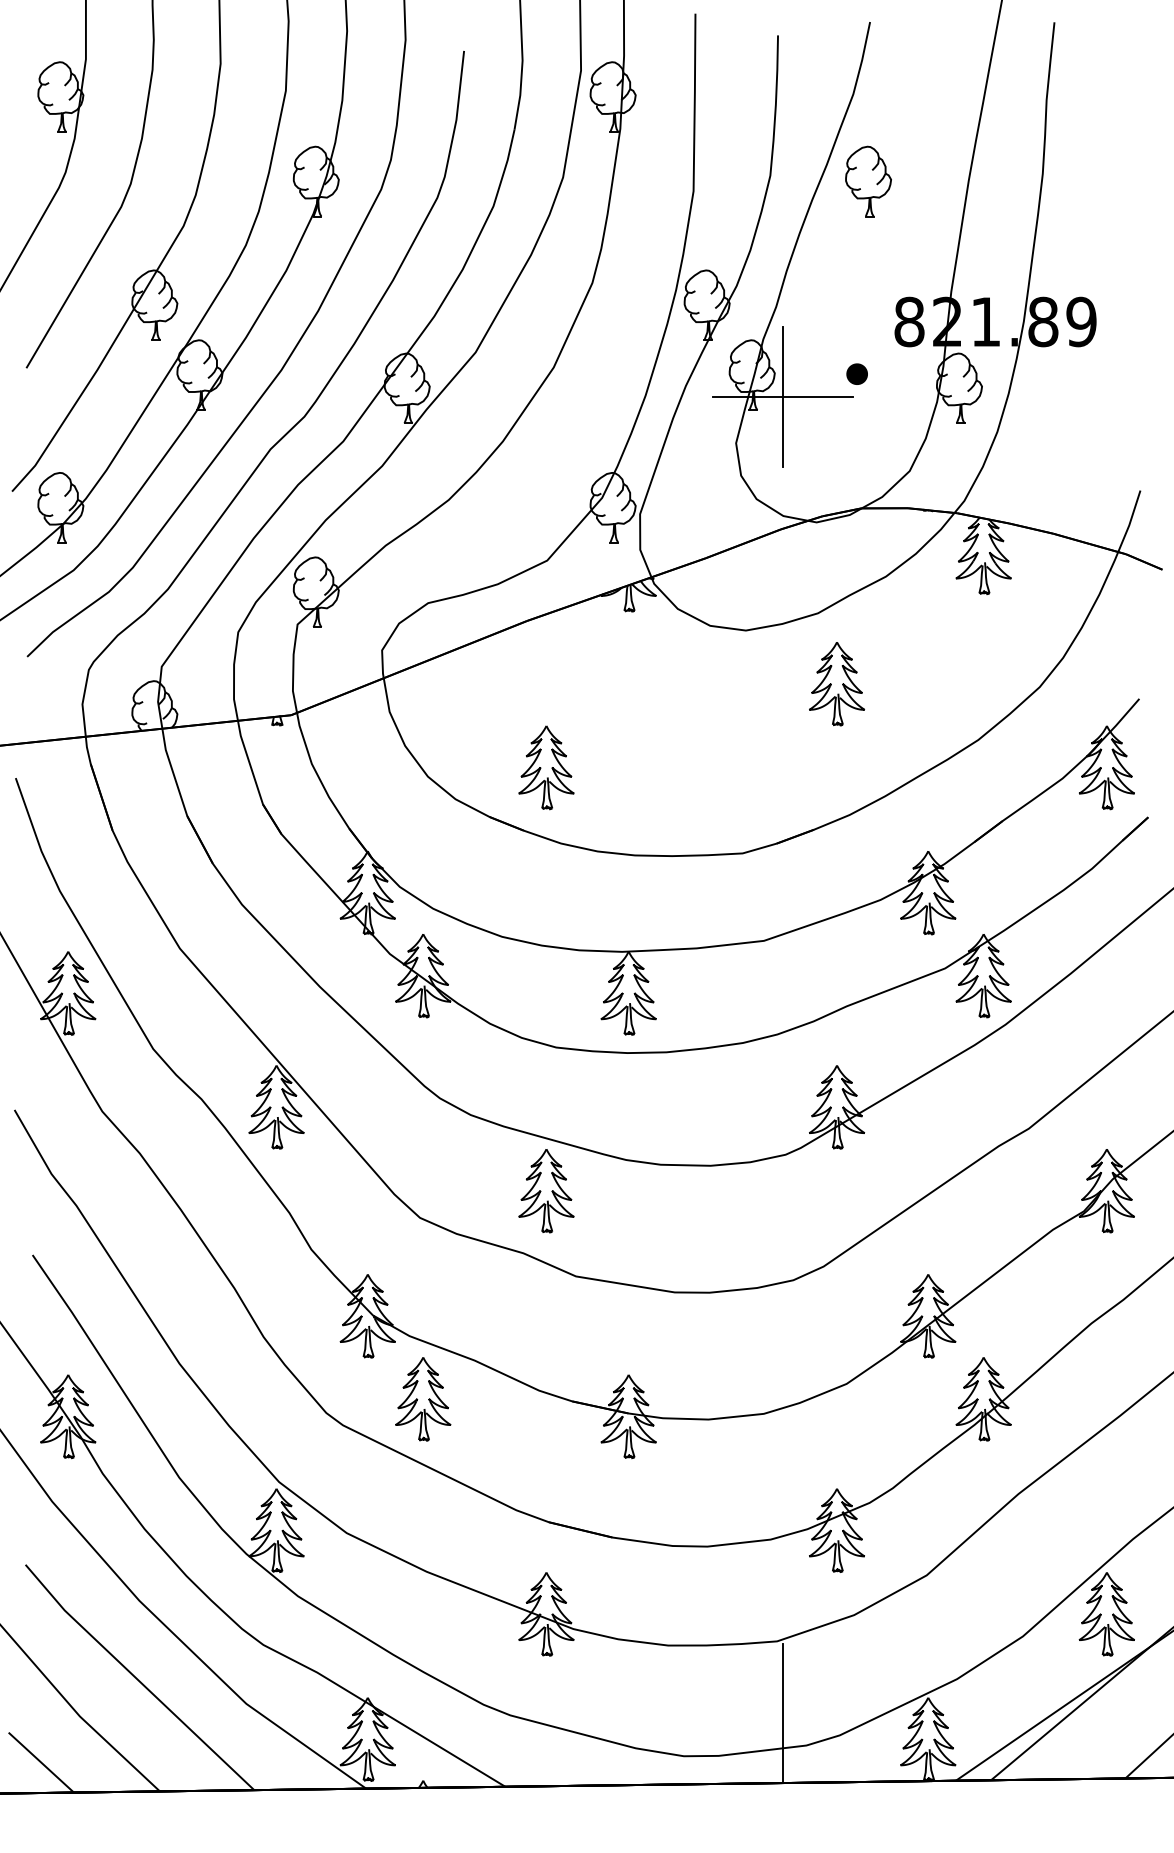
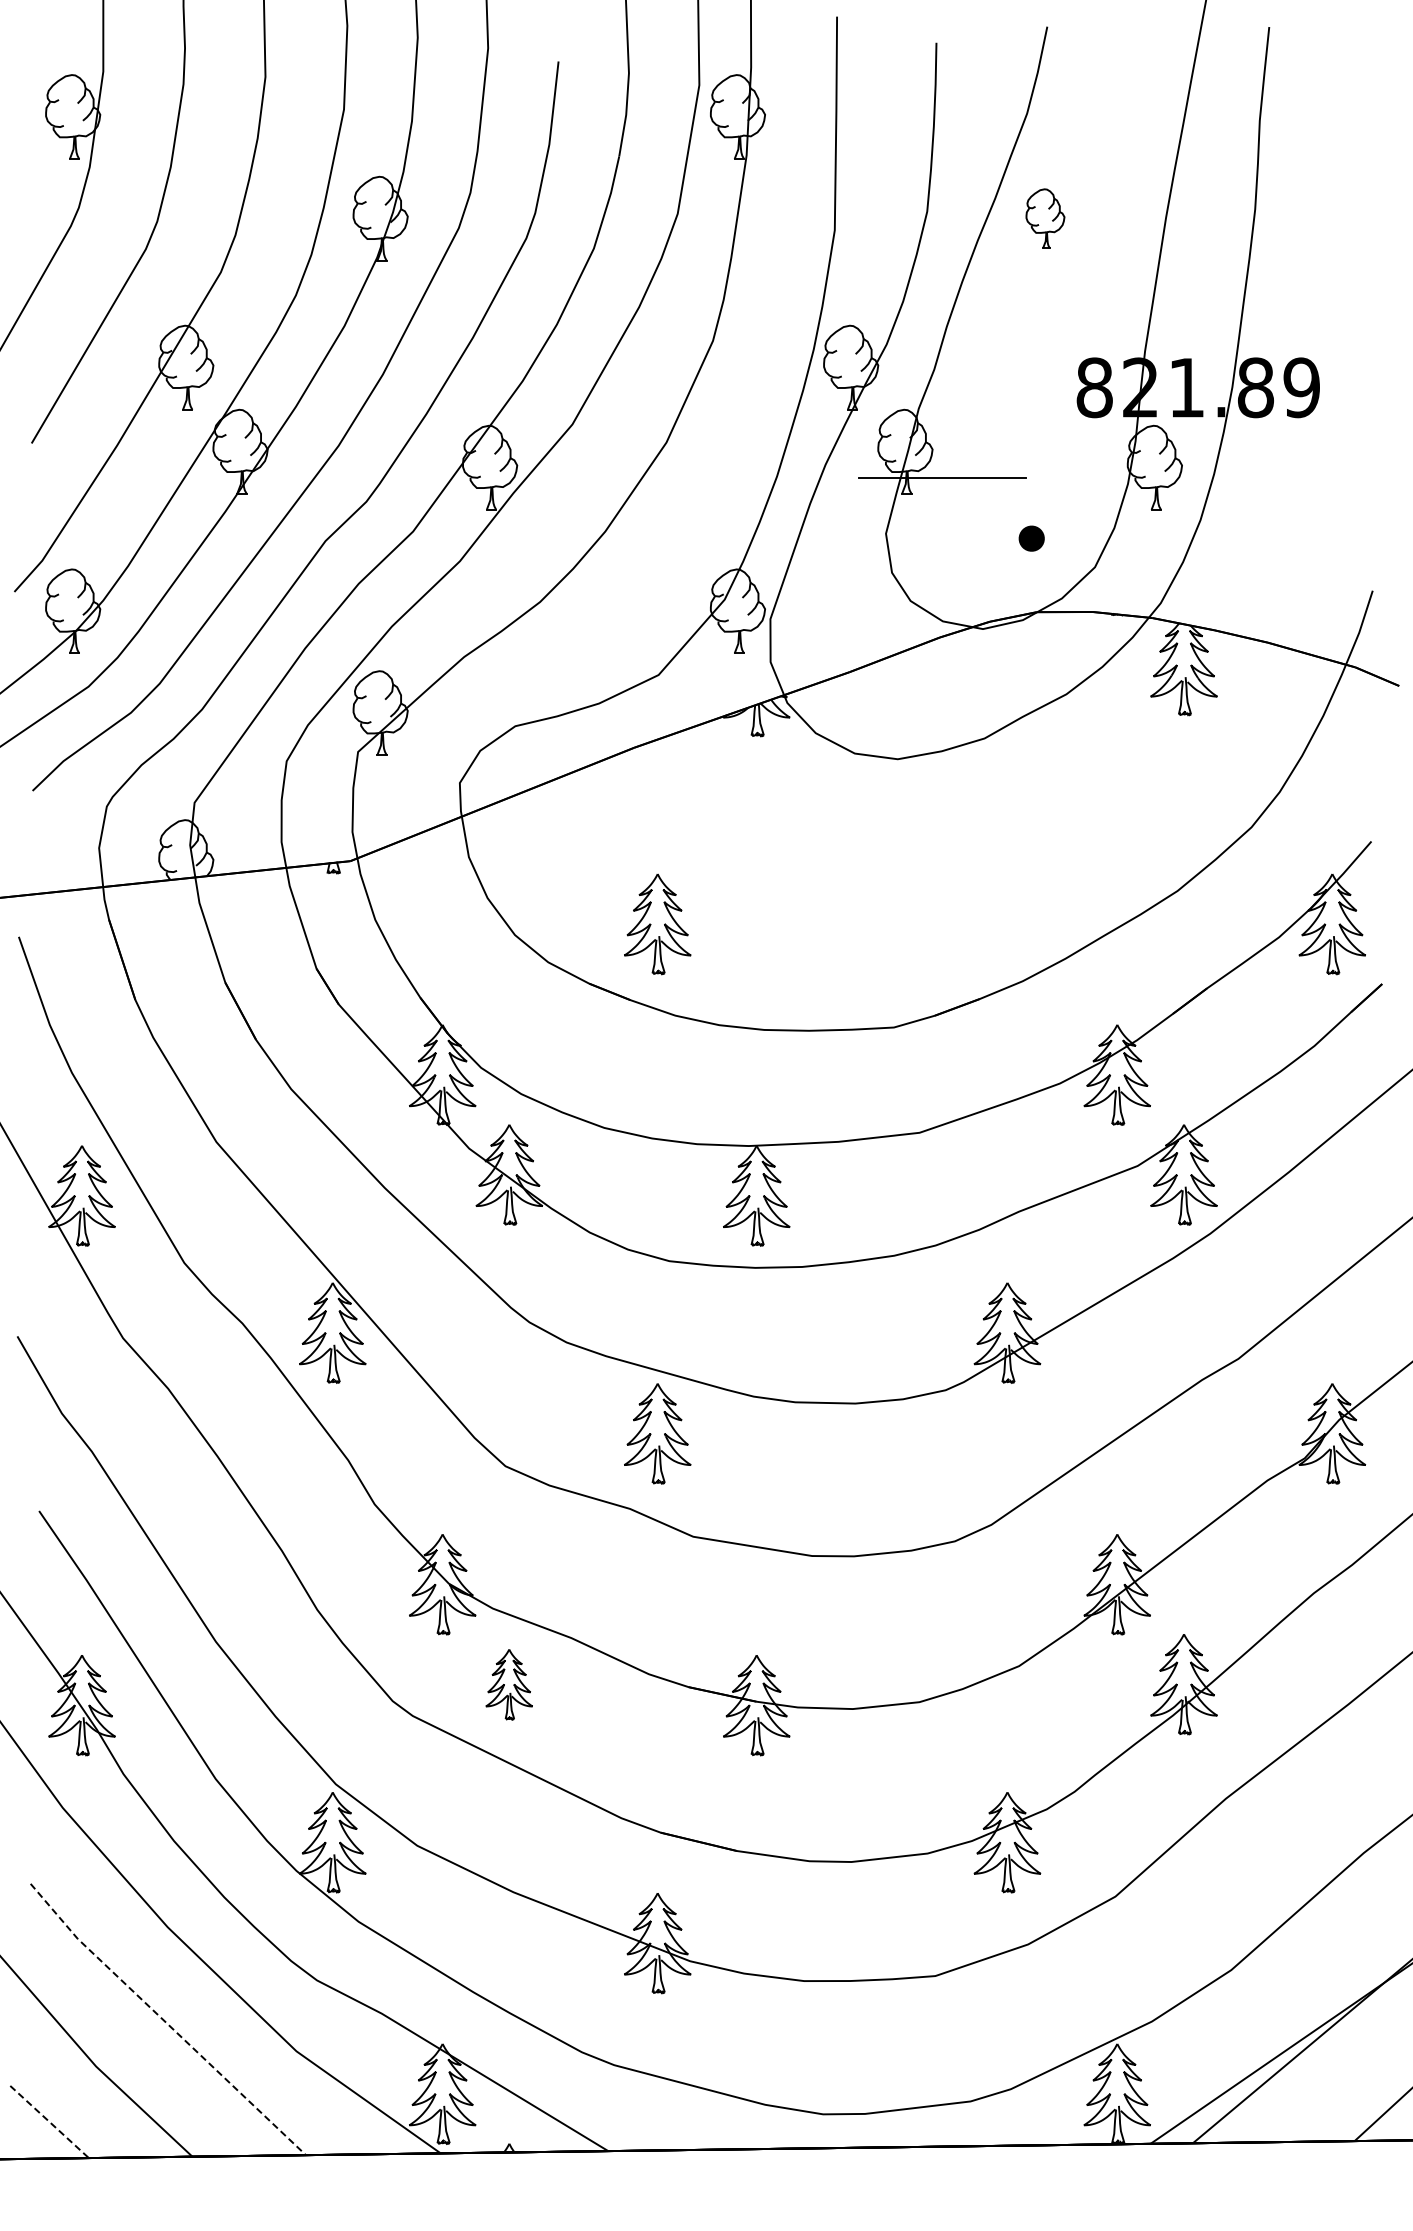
part: (868, 181) -> (1045, 218), size x0.7
part: (856, 374) -> (1031, 538), moved
line: (783, 396) -> (942, 477), removed
part: (837, 683) -> (1007, 823), removed
part: (422, 1399) -> (508, 1684), size x0.7
part: (1106, 1614) -> (1331, 1943), removed
line: (137, 1679) -> (165, 2021), solid -> dashed
line: (783, 1713) -> (942, 2062), removed
line: (41, 1763) -> (49, 2122), solid -> dashed

